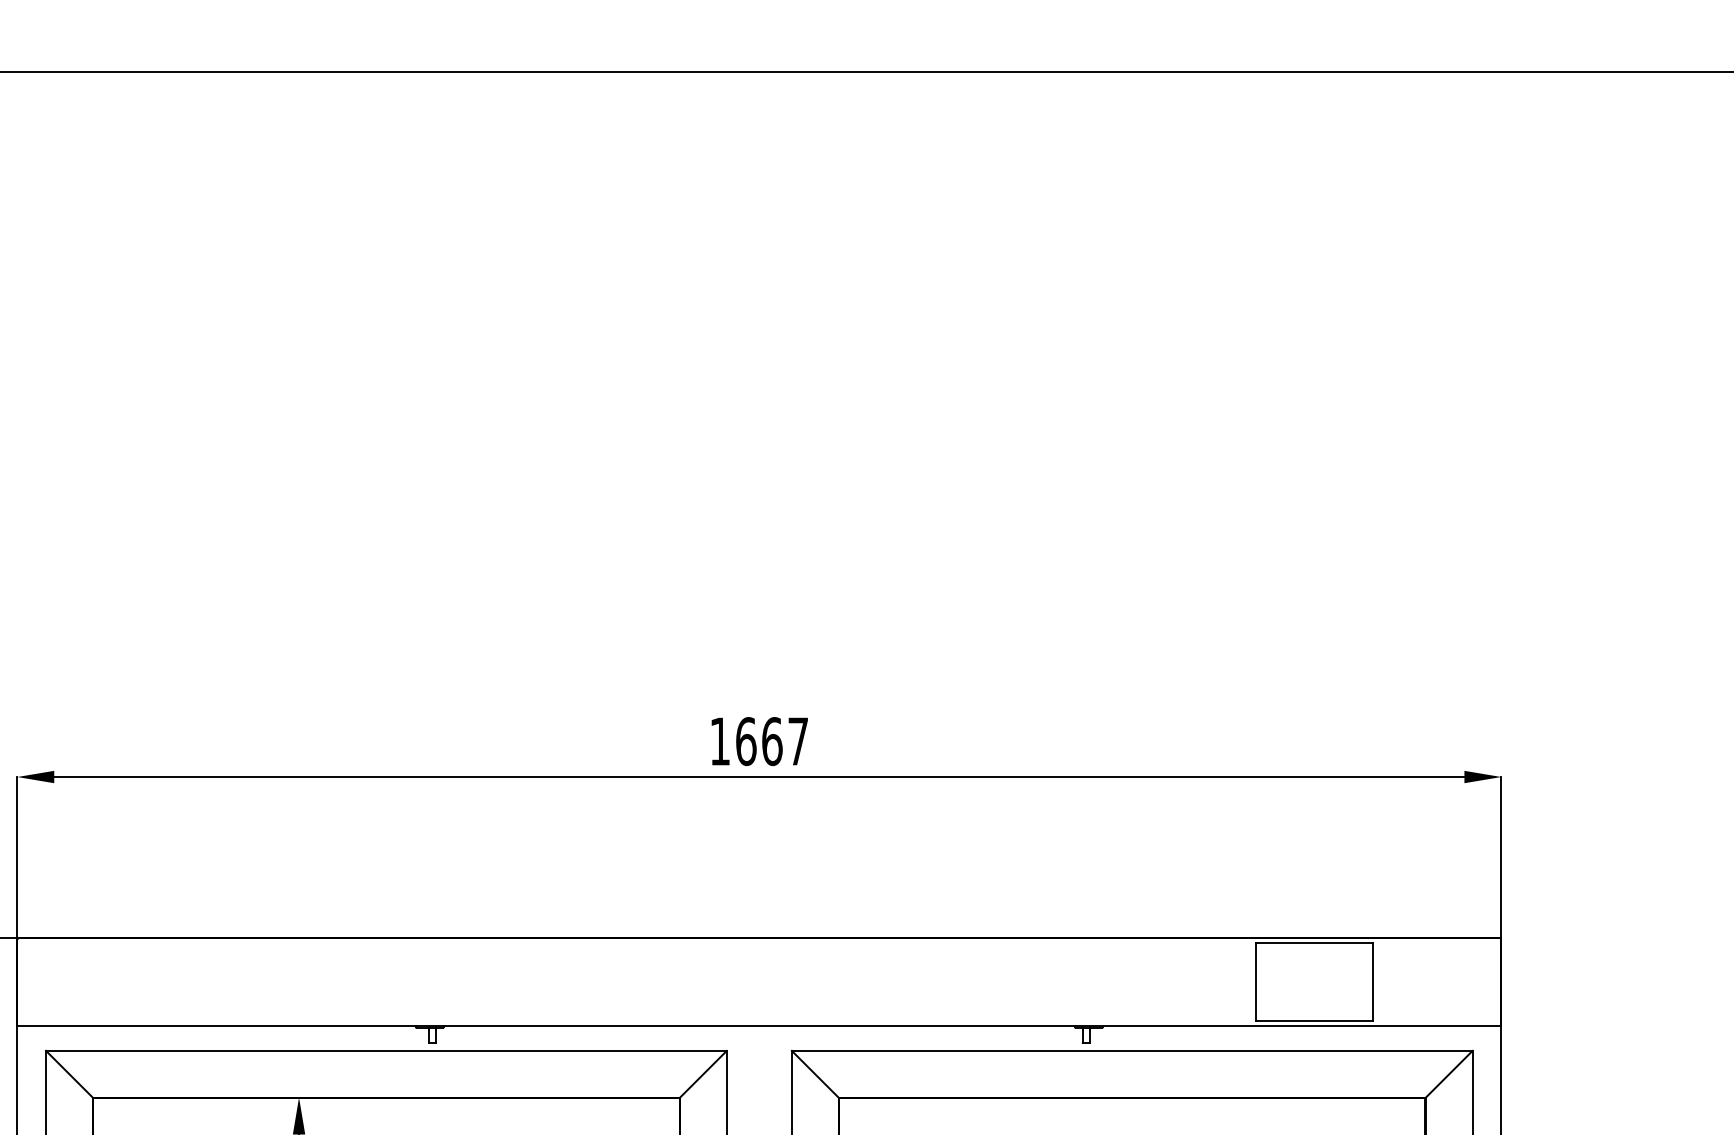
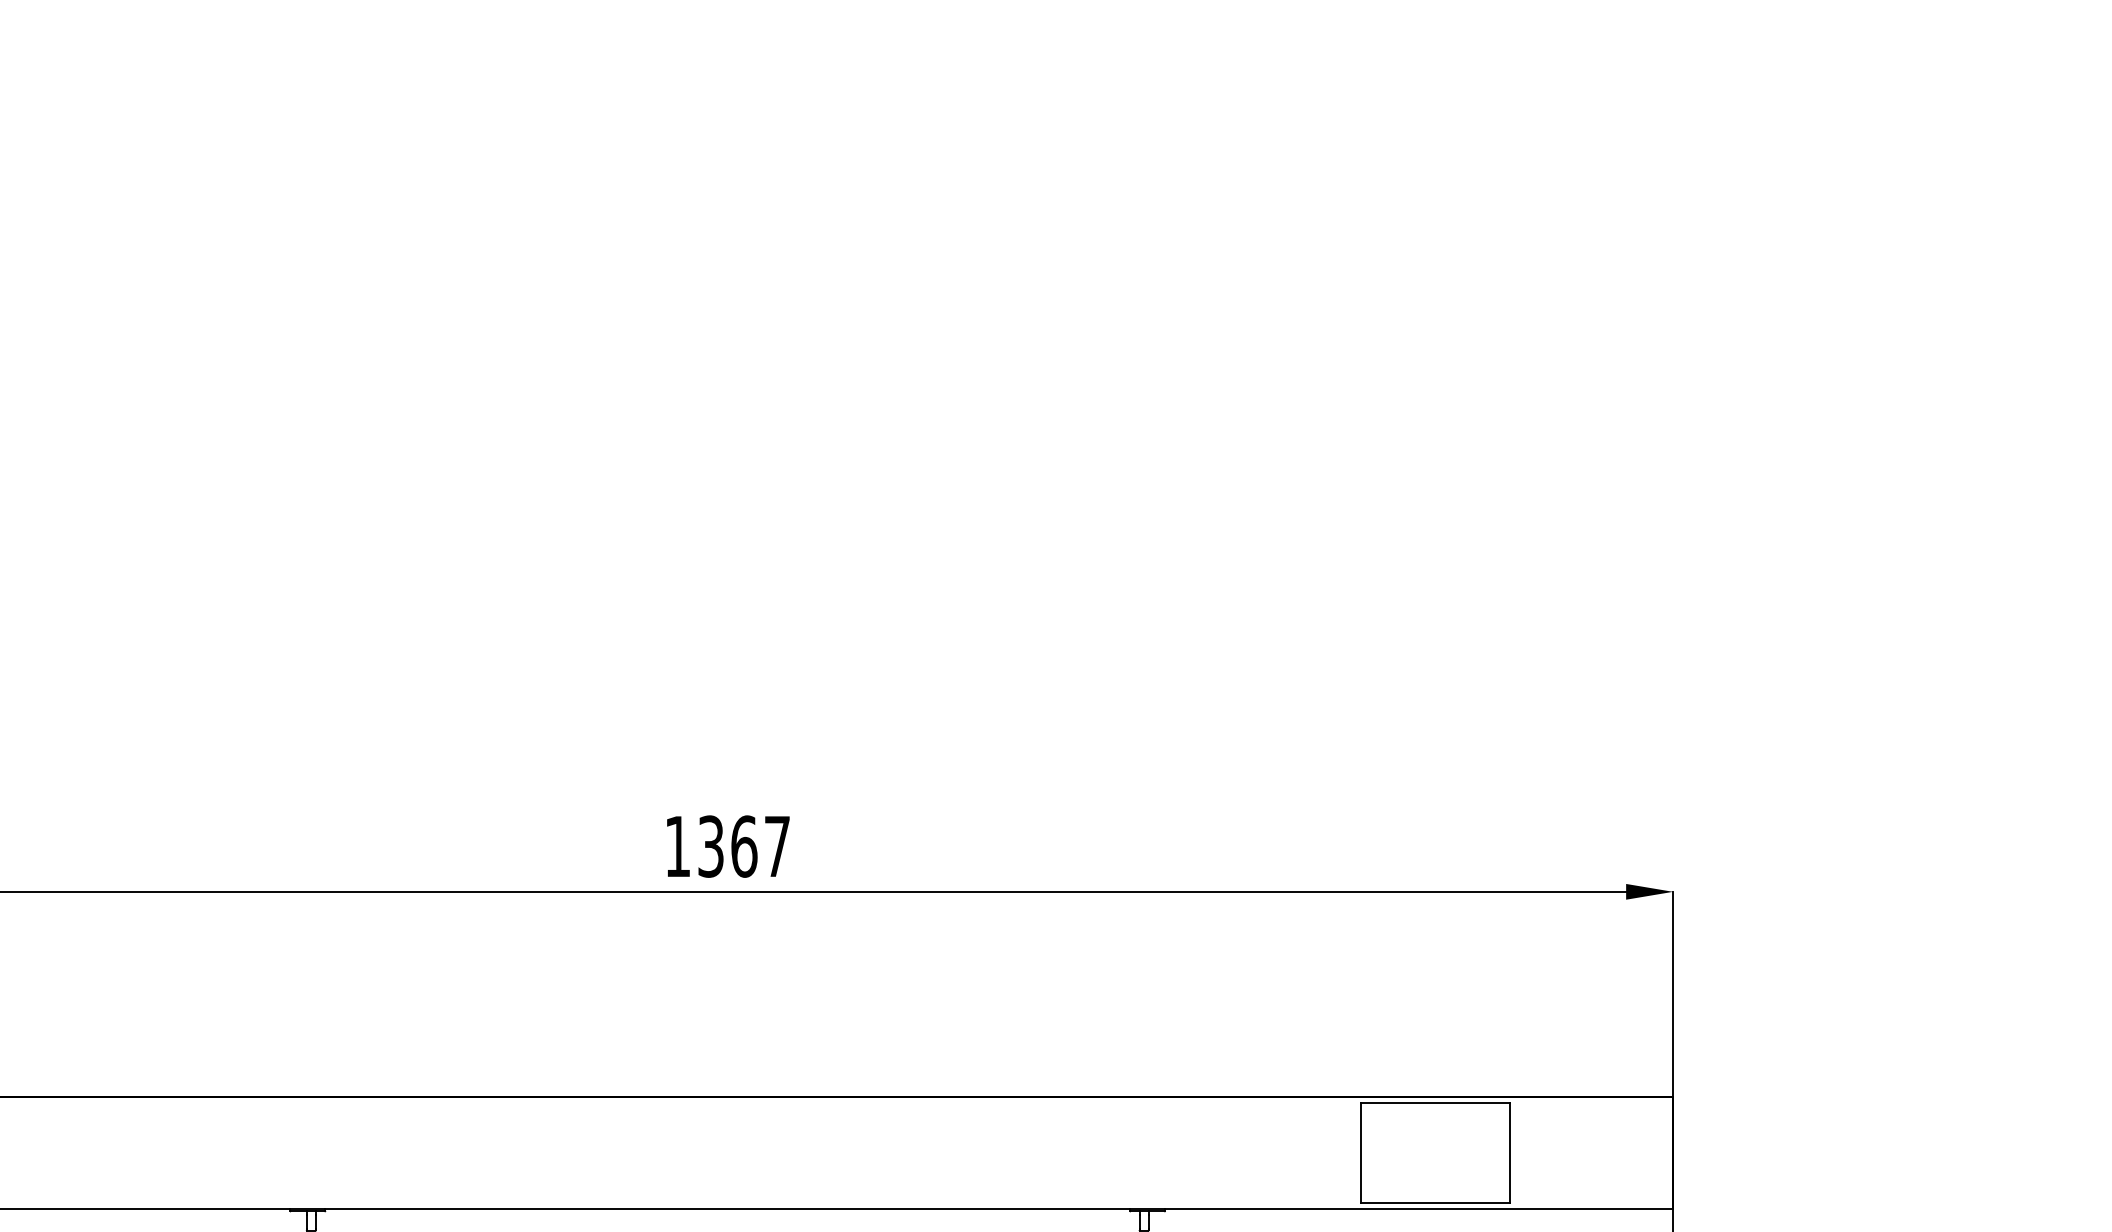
text: (746, 741) -> (711, 846), 1667 -> 1367

